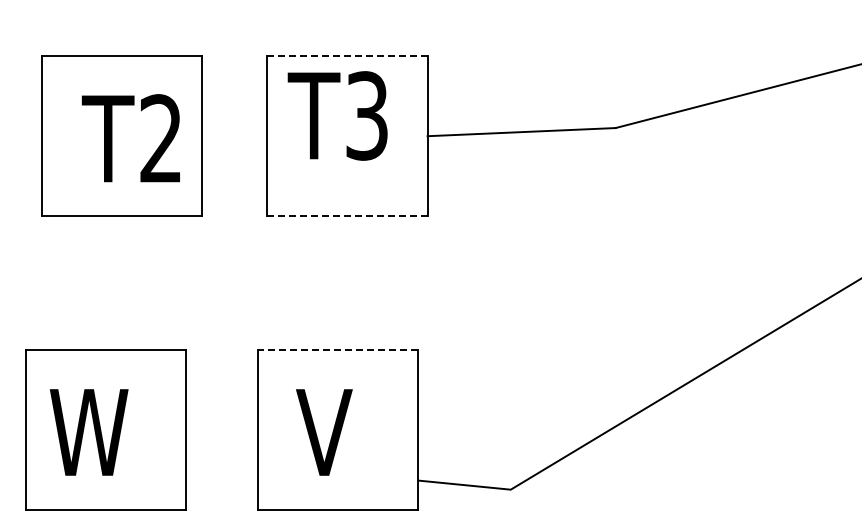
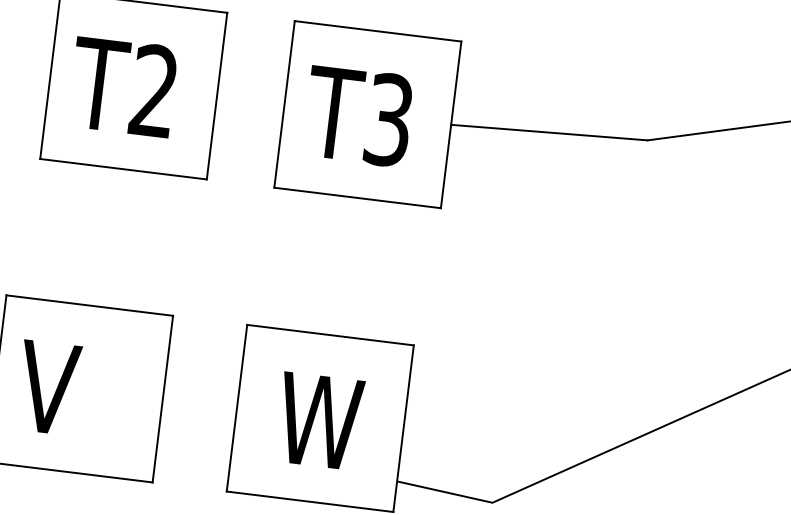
line: (346, 56) -> (377, 31), dashed -> solid
text: (337, 115) -> (358, 115), moved
text: (130, 138) -> (122, 86), moved
line: (347, 216) -> (357, 198), dashed -> solid
line: (337, 349) -> (330, 334), dashed -> solid
text: (87, 432) -> (59, 389), W -> V
text: (336, 432) -> (318, 421), V -> W

